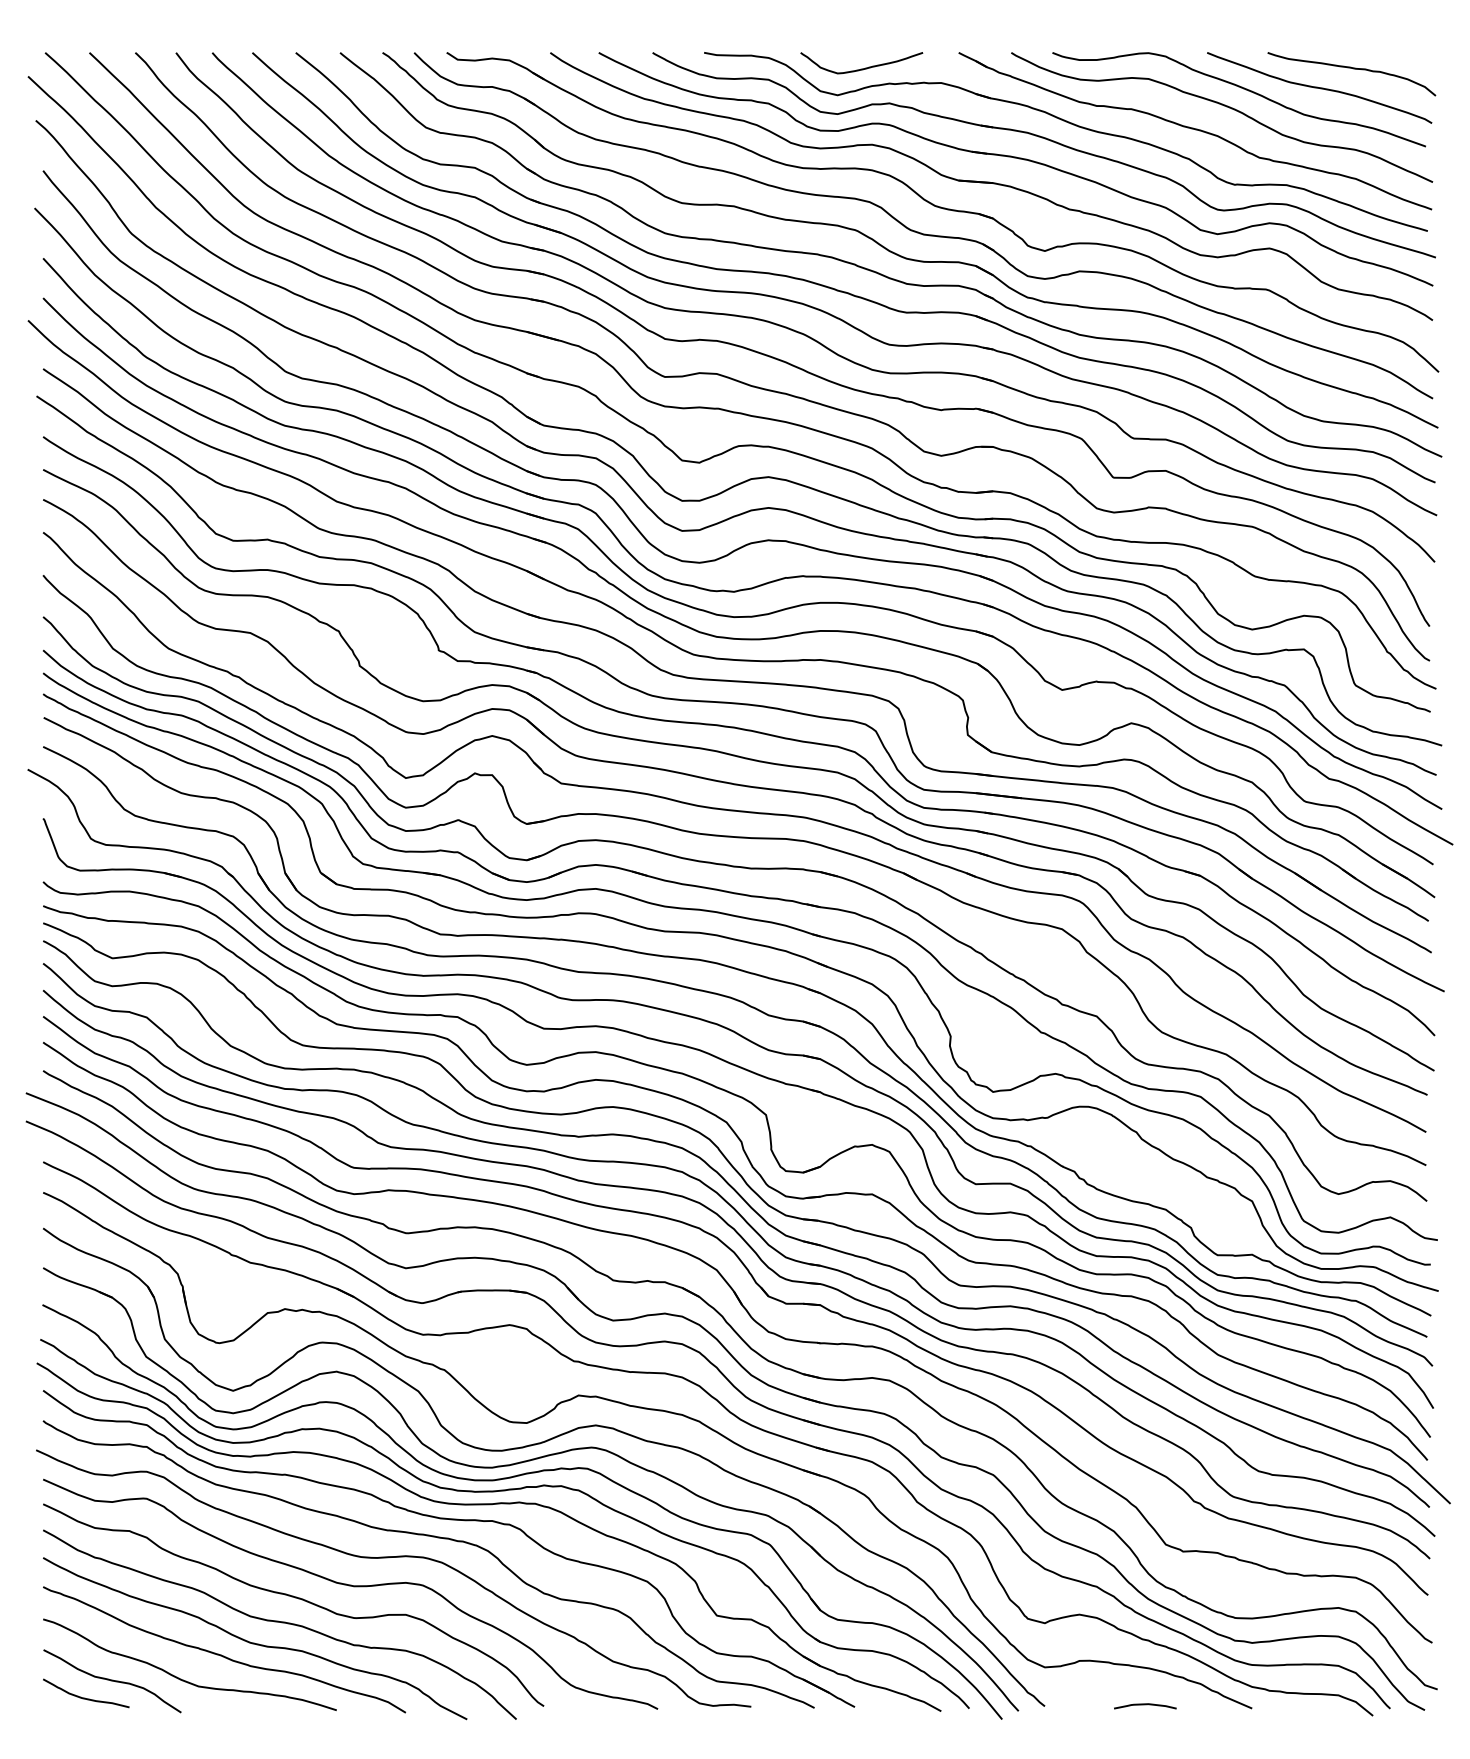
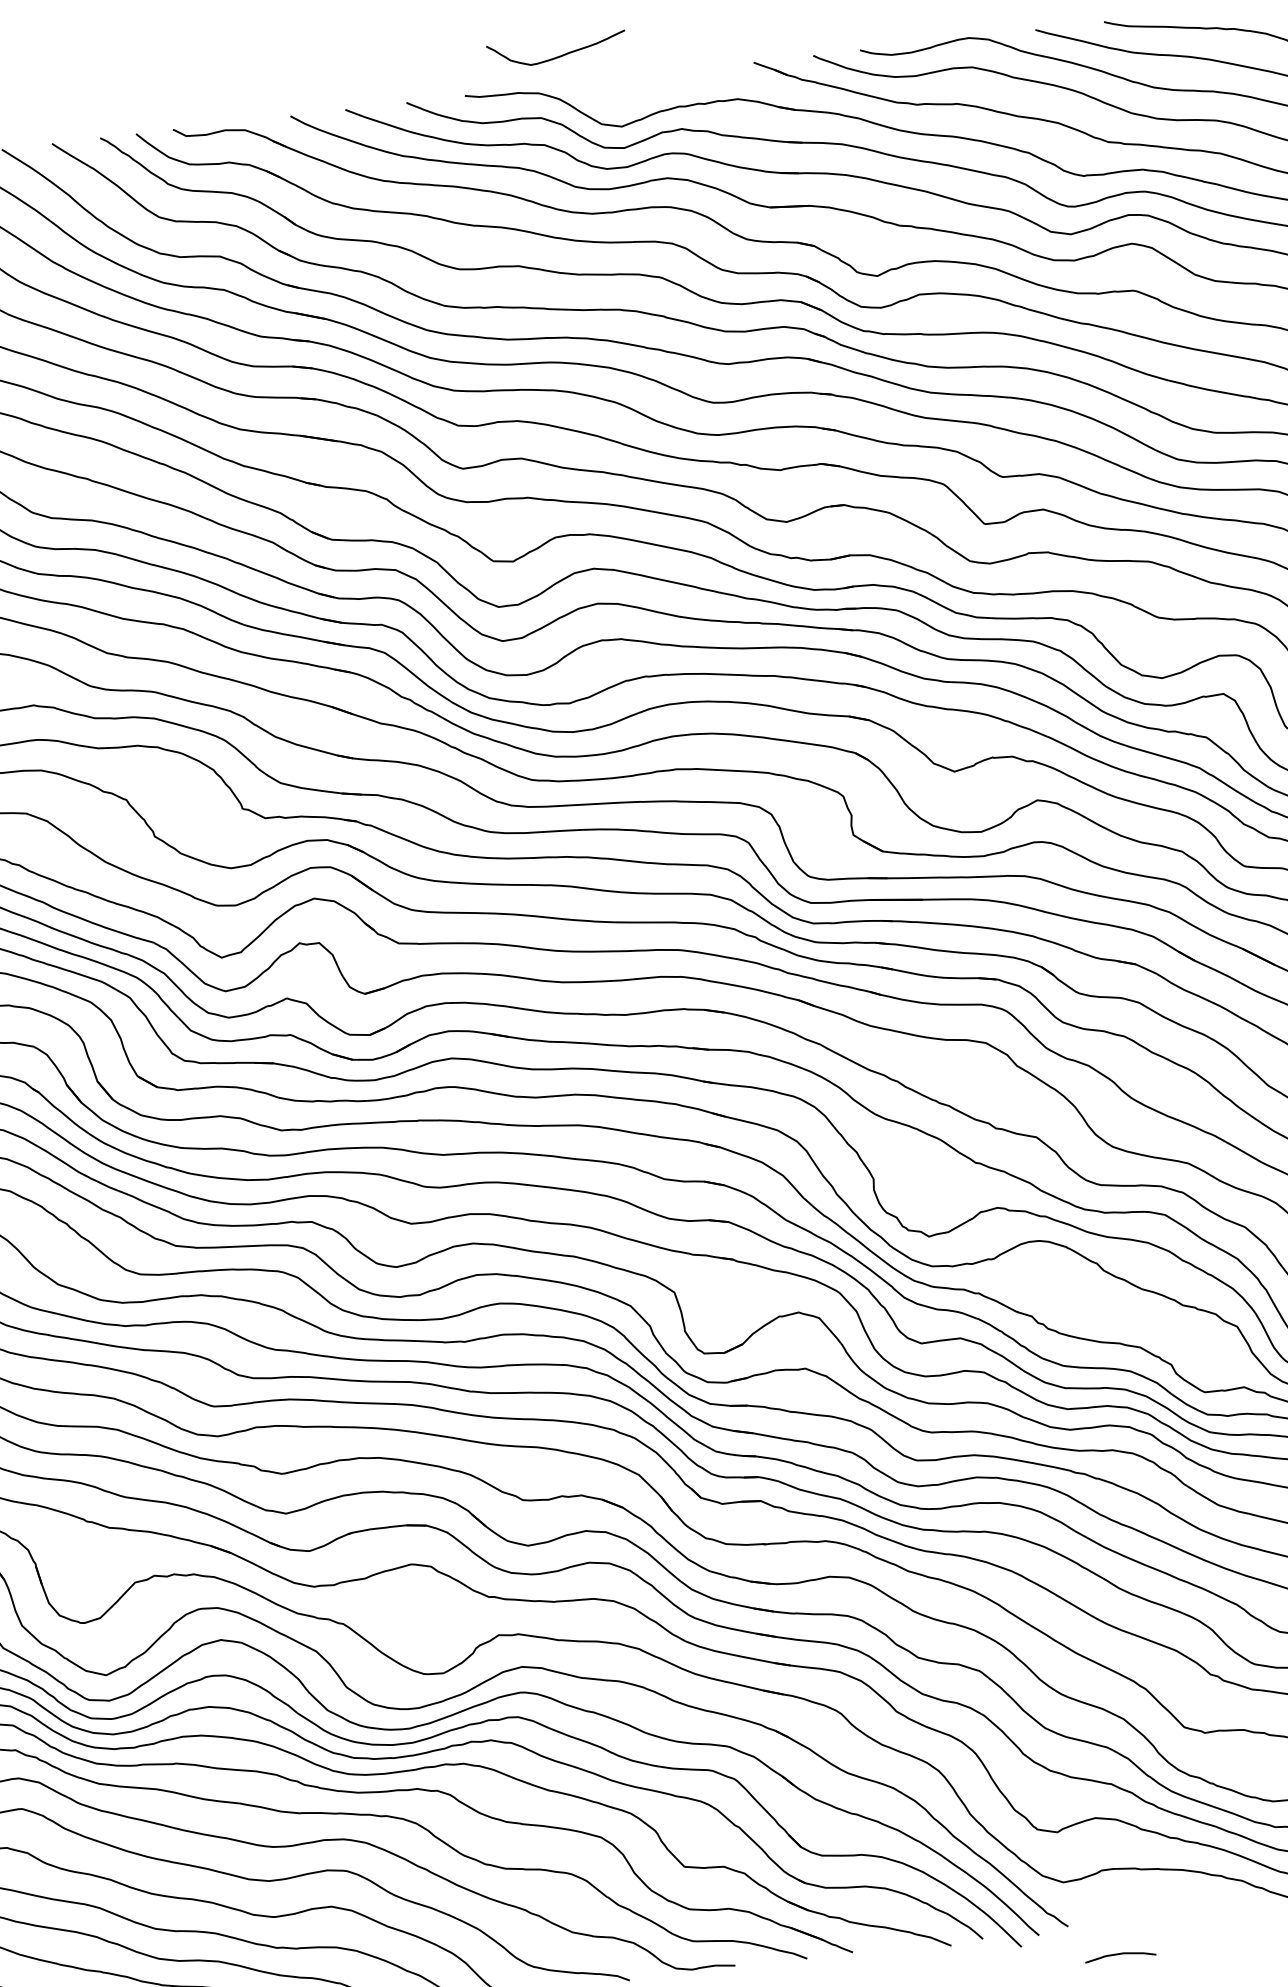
curve: (861, 68) -> (557, 56), moved
curve: (1145, 1705) -> (1120, 1955), moved

